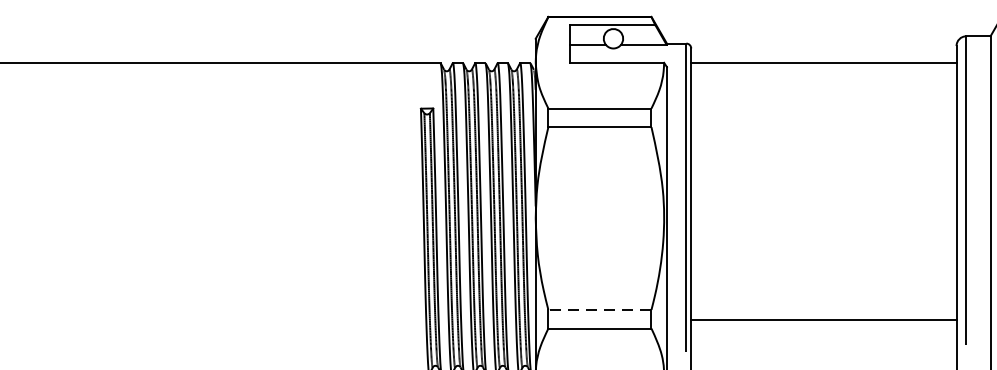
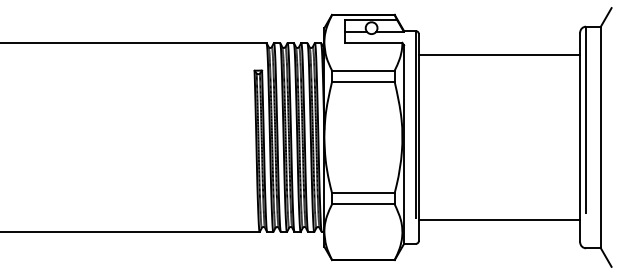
line: (823, 62) -> (499, 54), moved
line: (598, 310) -> (362, 193), dashed -> solid
line: (823, 320) -> (499, 220), moved

